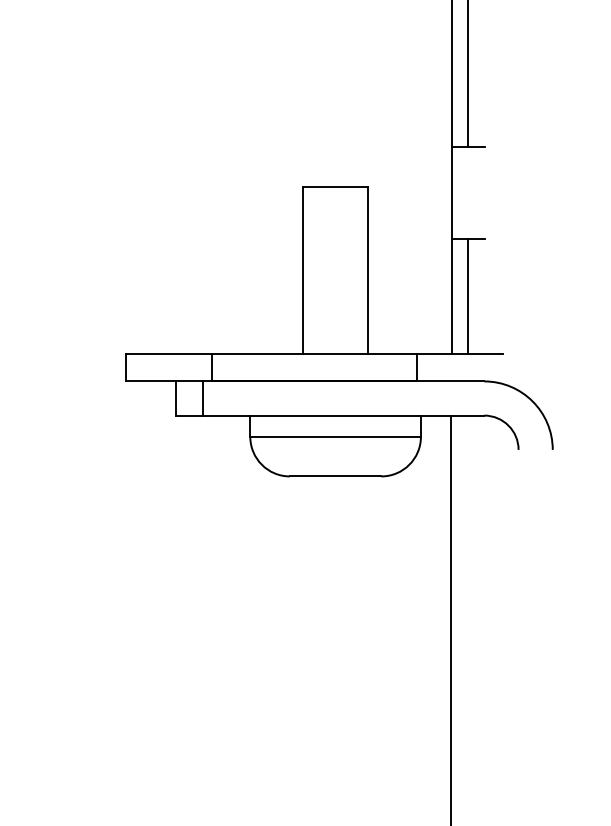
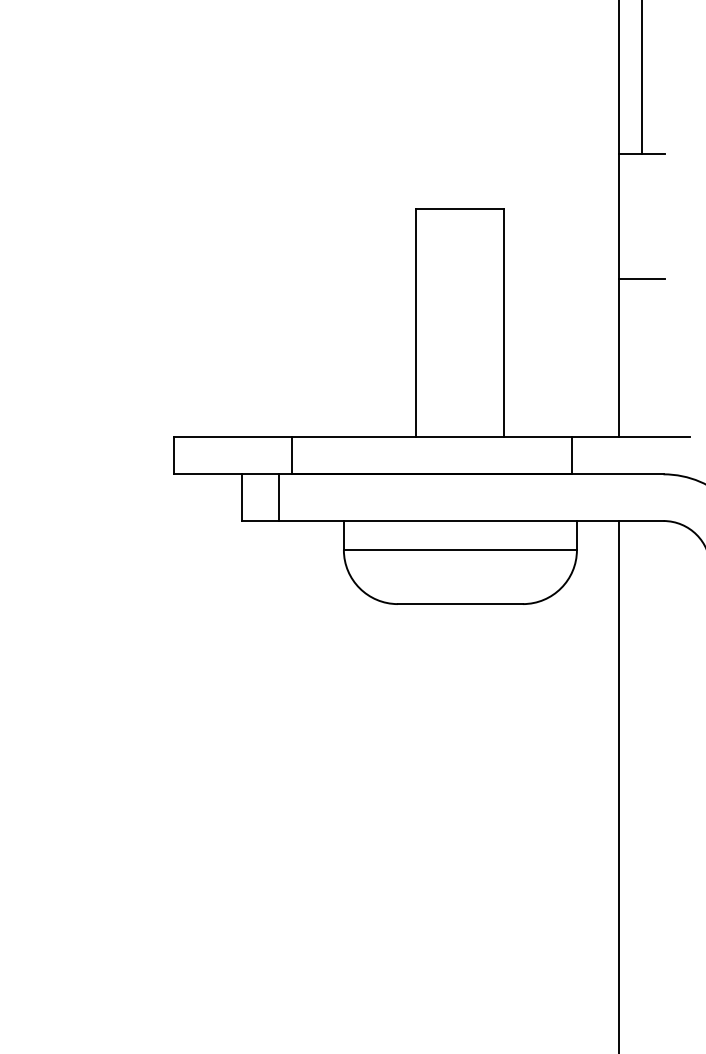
line: (468, 295) -> (641, 356), removed

